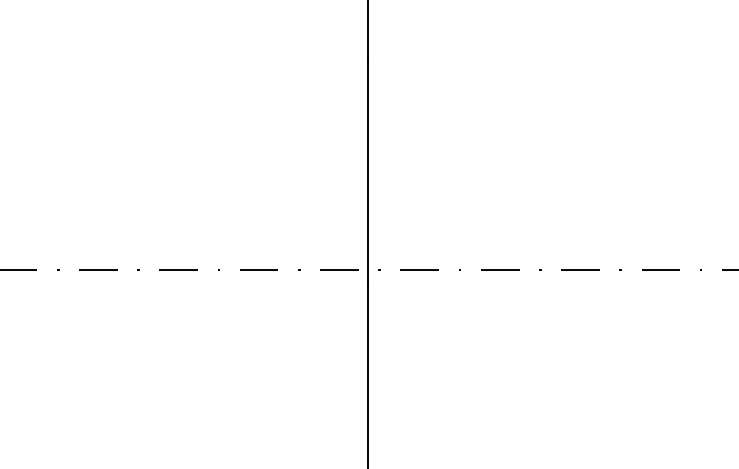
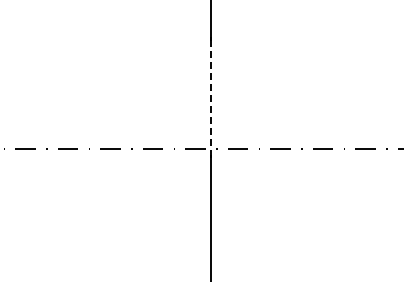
line: (367, 172) -> (210, 97), solid -> dashed

